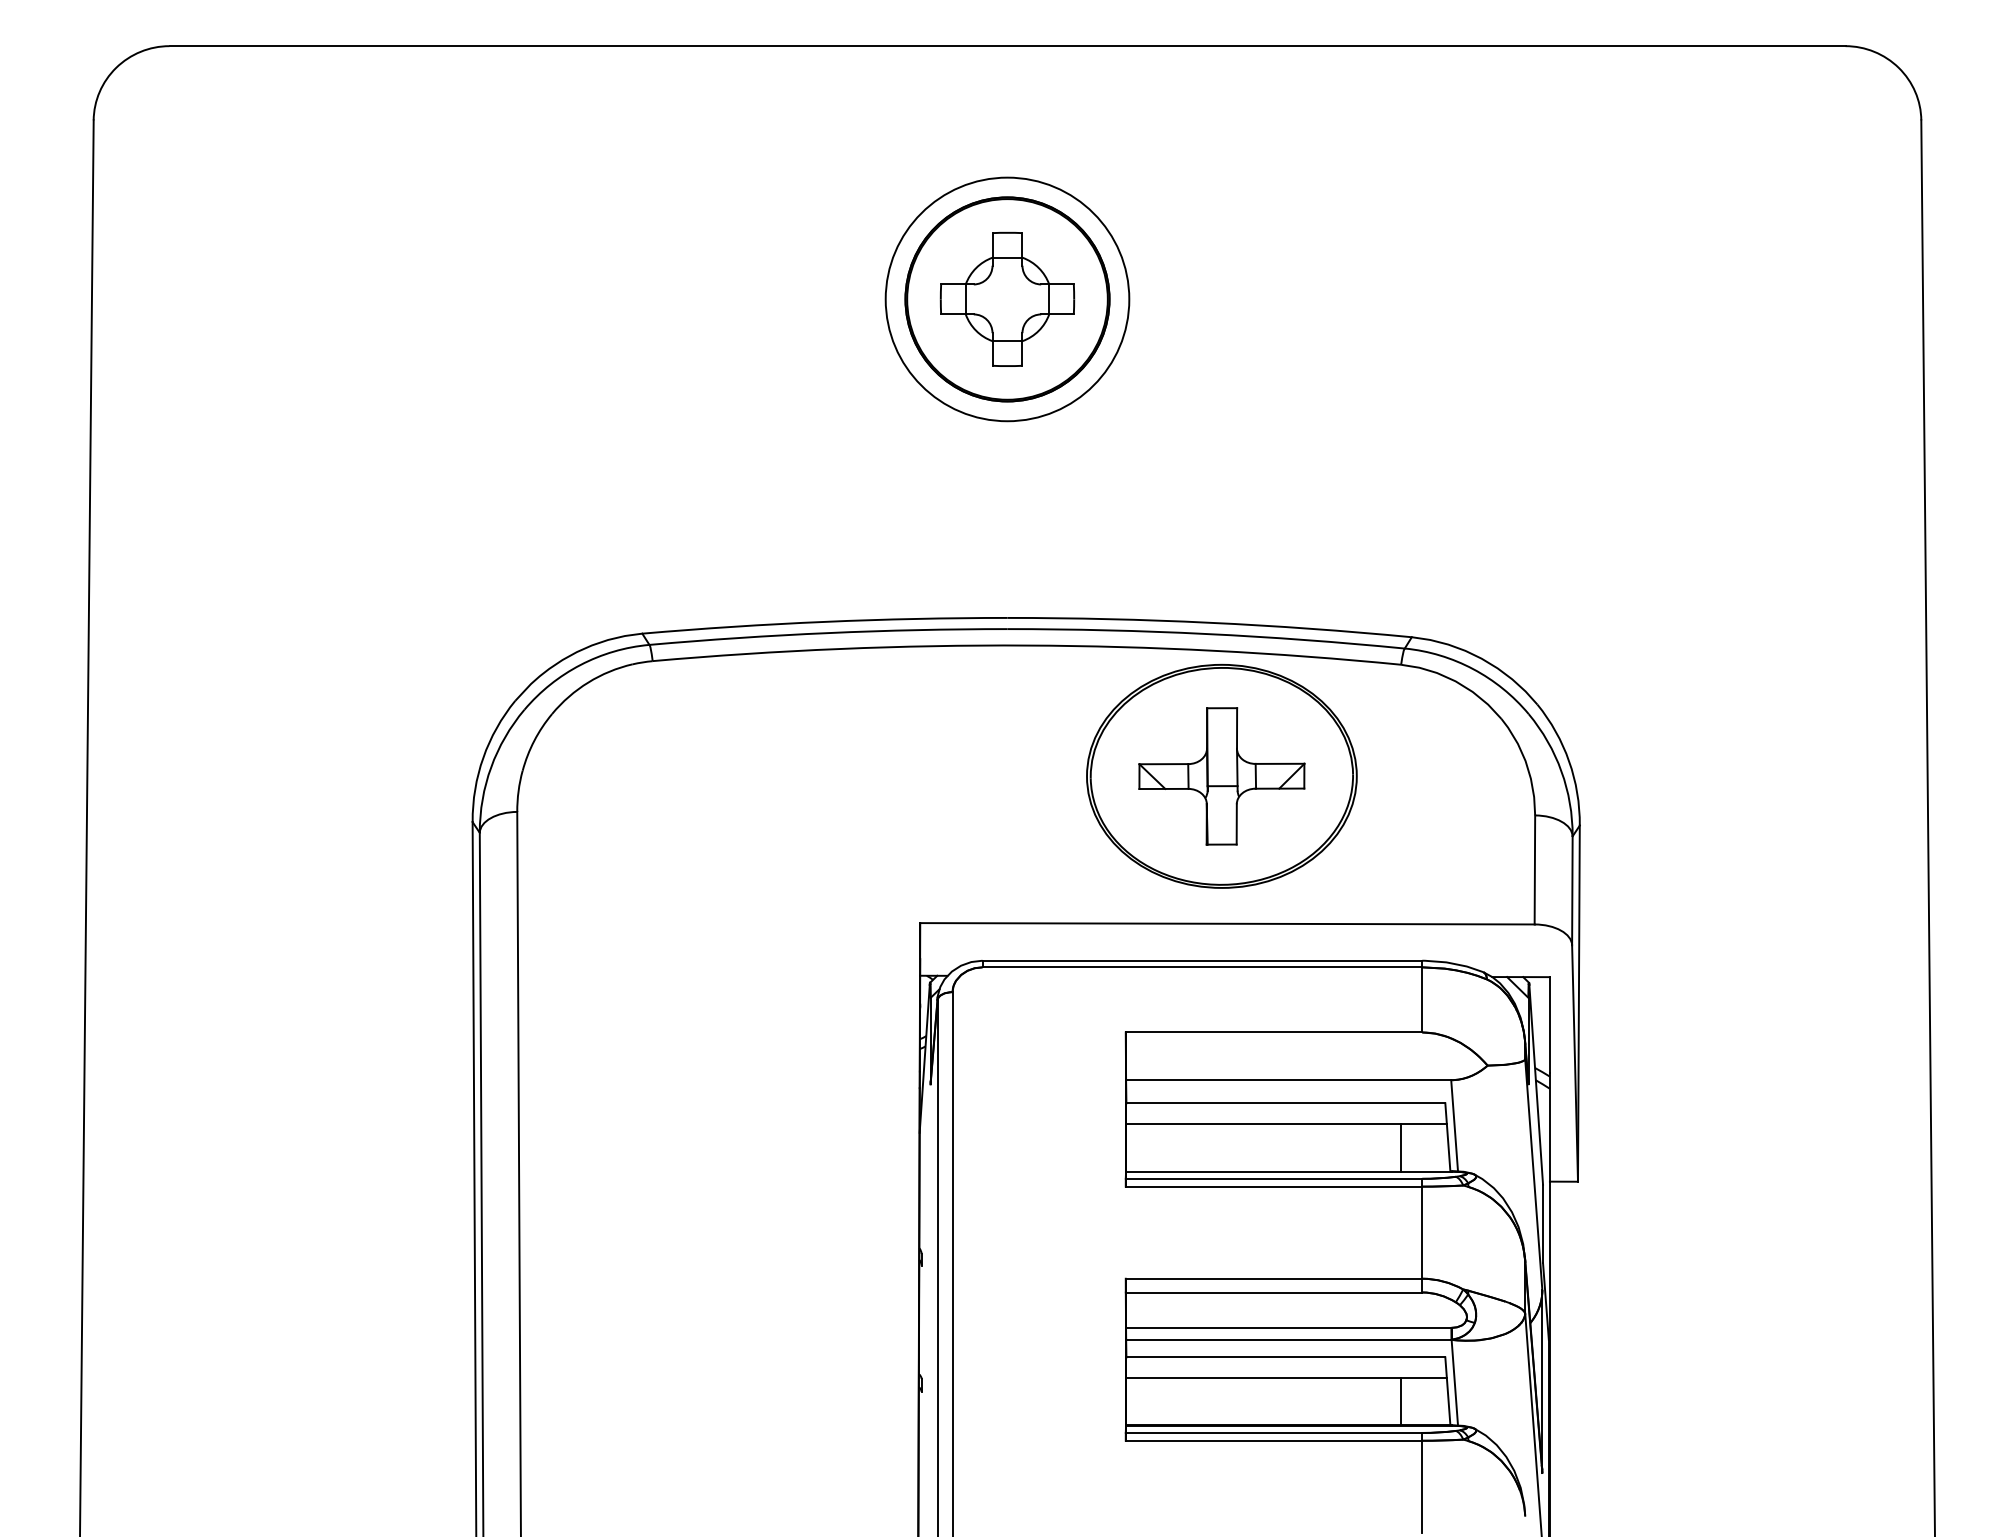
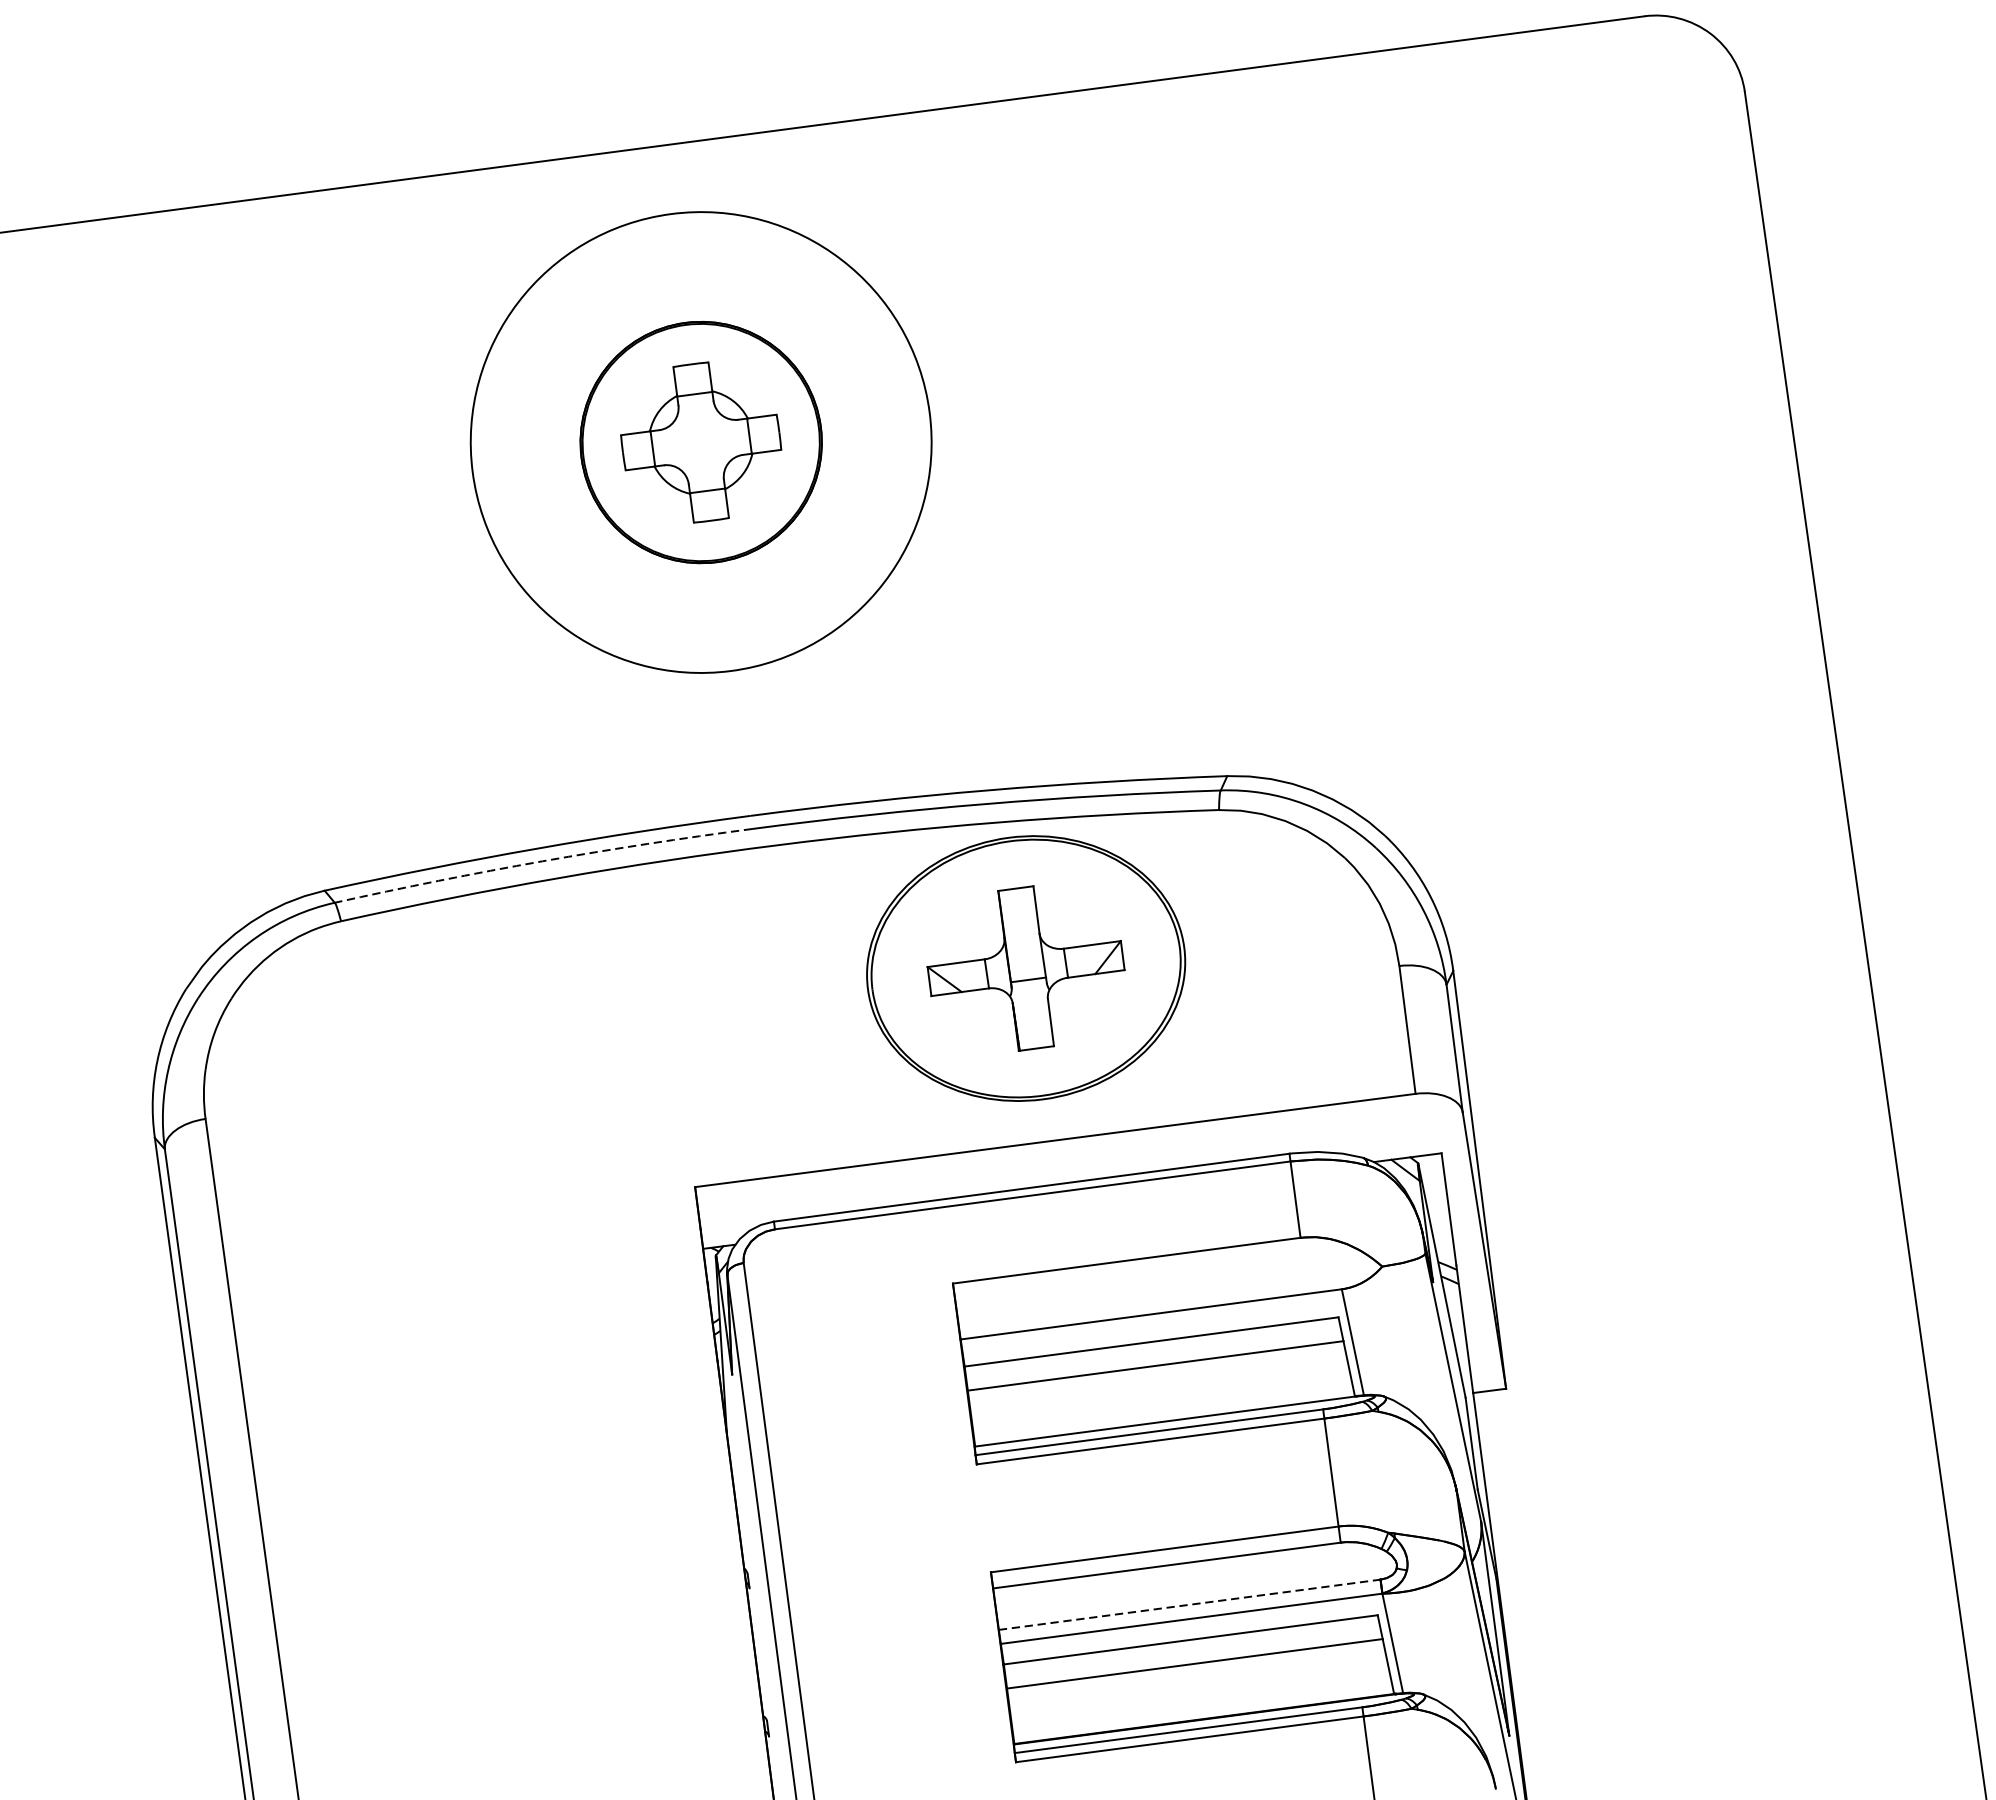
circle: (1007, 299) -> (701, 442), size x1.6
arc: (828, 633) -> (542, 861), solid -> dashed
line: (1401, 1147) -> (1293, 1375), removed
line: (1288, 1327) -> (1189, 1604), solid -> dashed
line: (1401, 1401) -> (1333, 1673), removed

